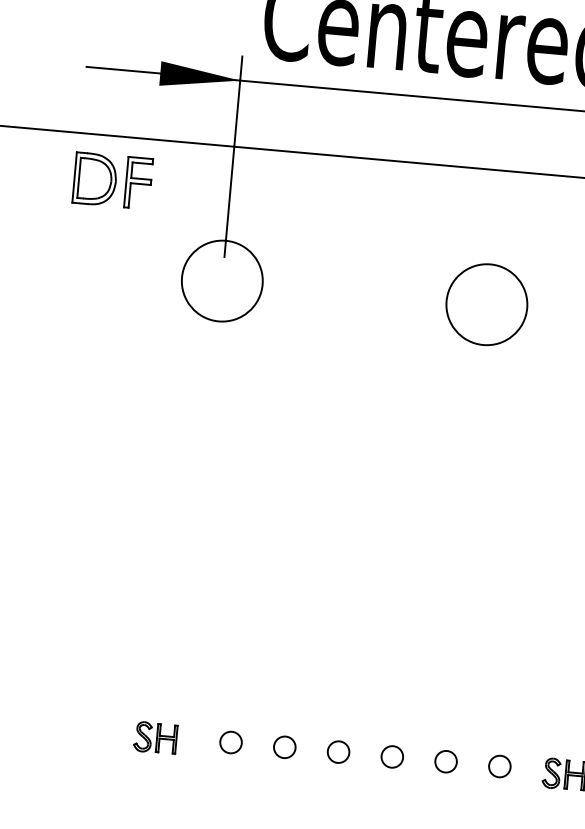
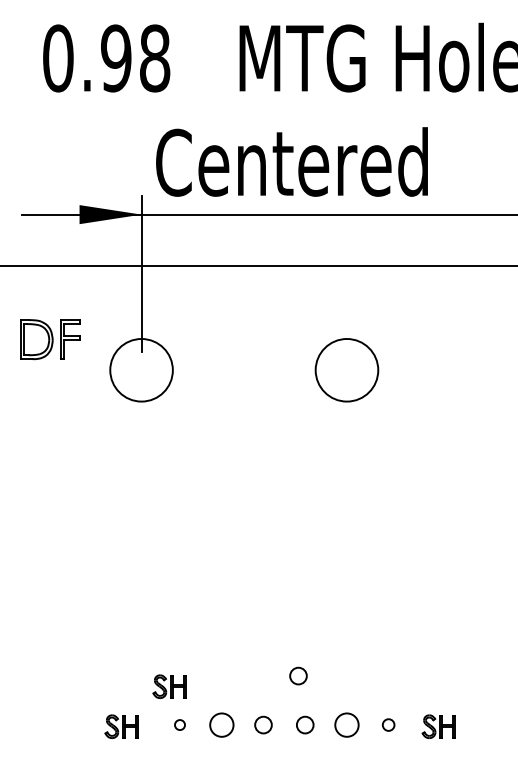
part: (113, 180) -> (50, 339), moved
part: (221, 691) -> (169, 686), added
circle: (389, 692) -> (298, 675), added
circle: (230, 741) -> (179, 724), size x0.6
circle: (284, 746) -> (221, 724), size x1.4
circle: (445, 760) -> (346, 724), size x1.4
circle: (499, 765) -> (388, 724), size x0.7

